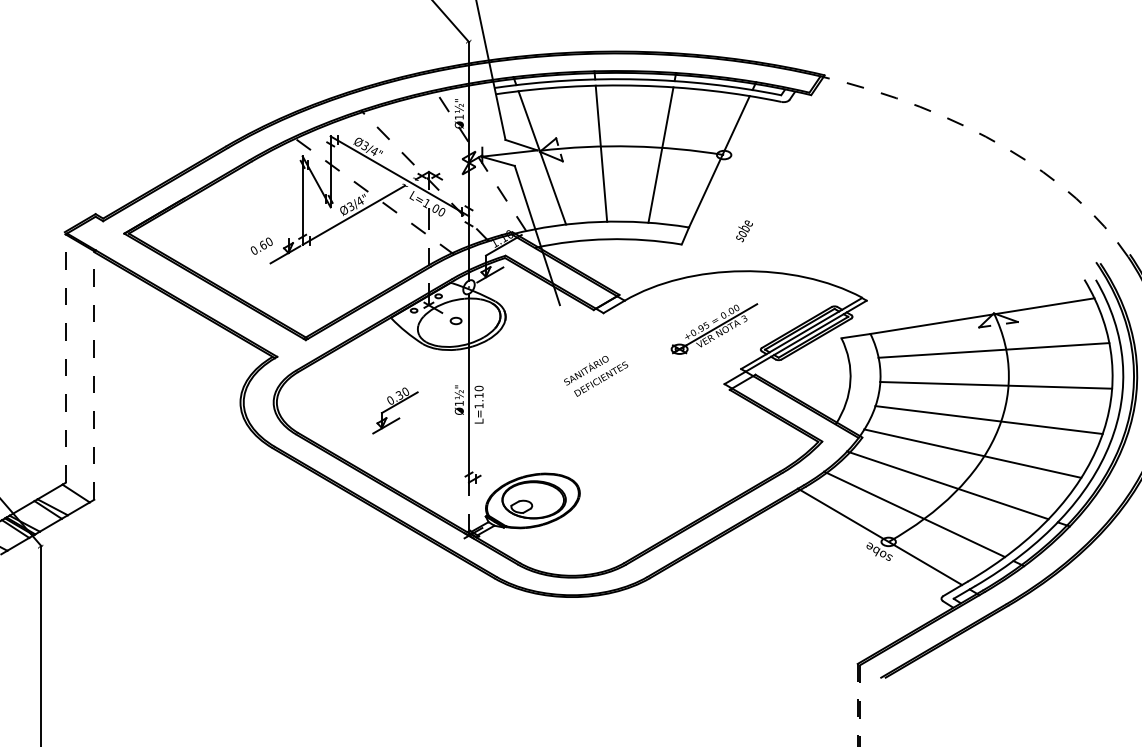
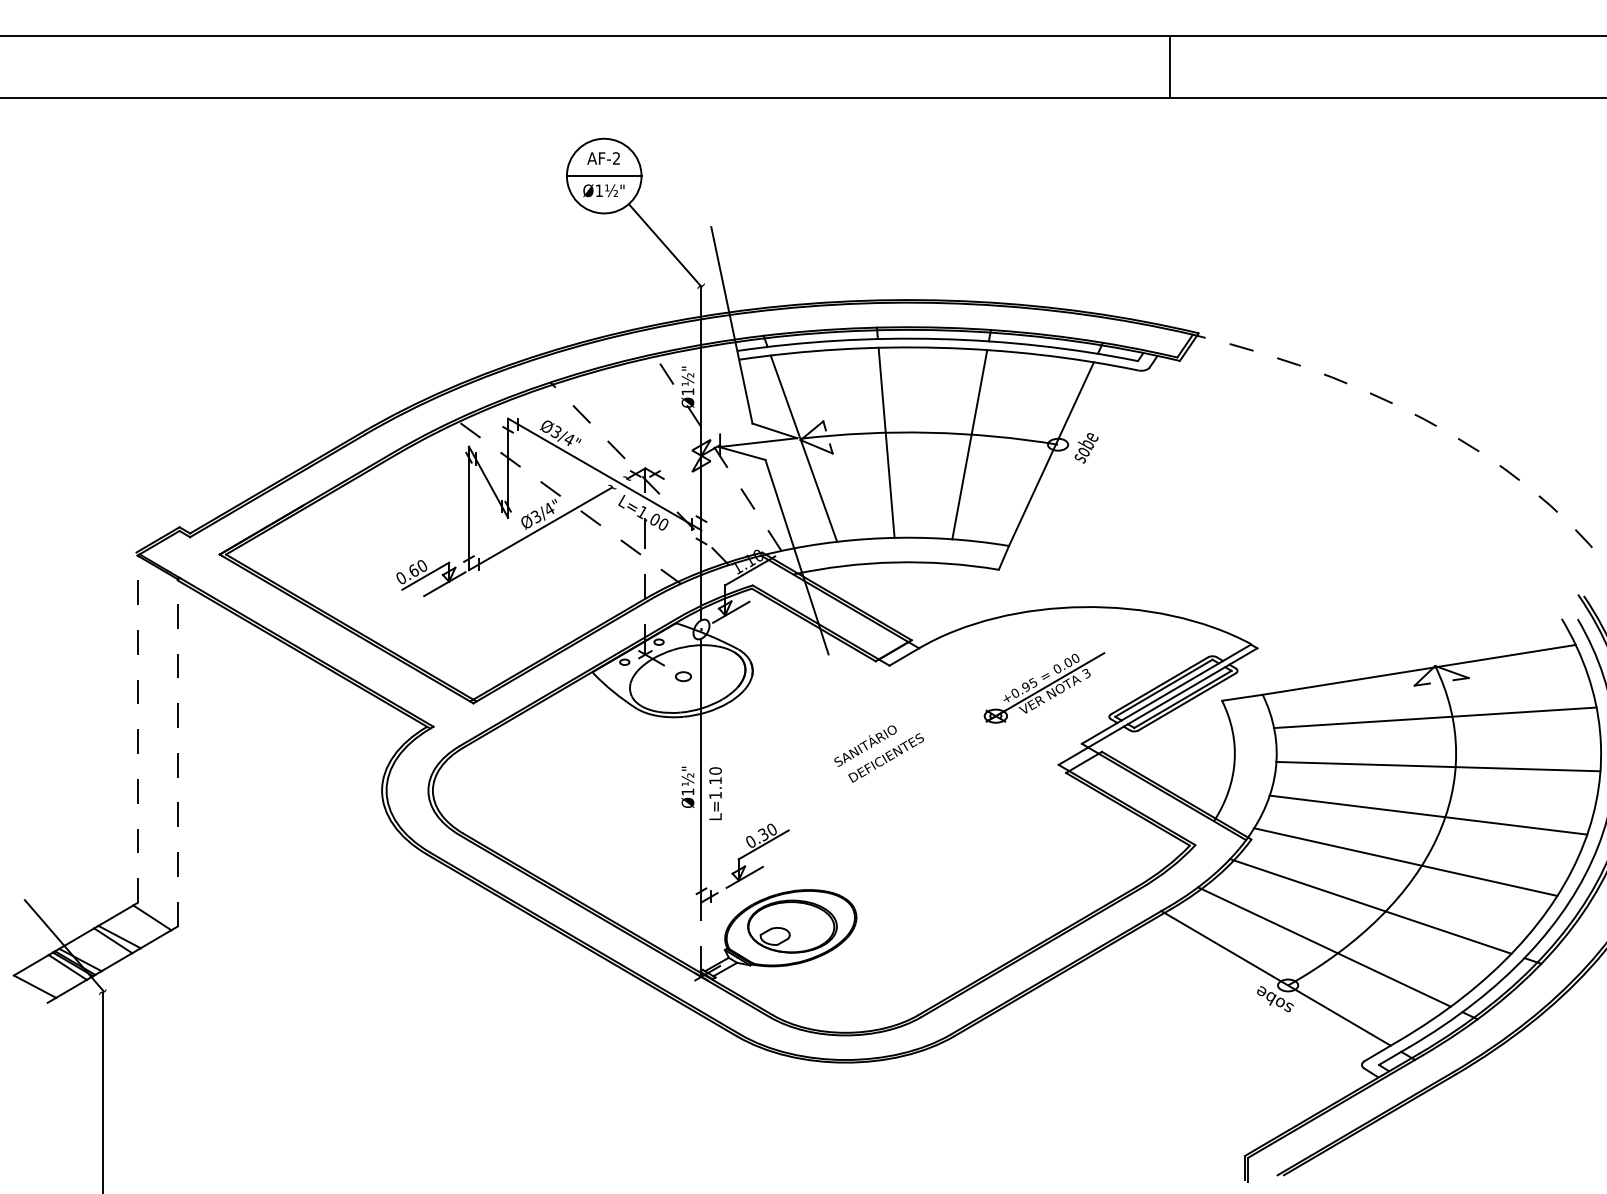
text: (744, 231) -> (1086, 448), moved
line: (271, 248) -> (425, 575), added
part: (395, 410) -> (757, 855), moved

